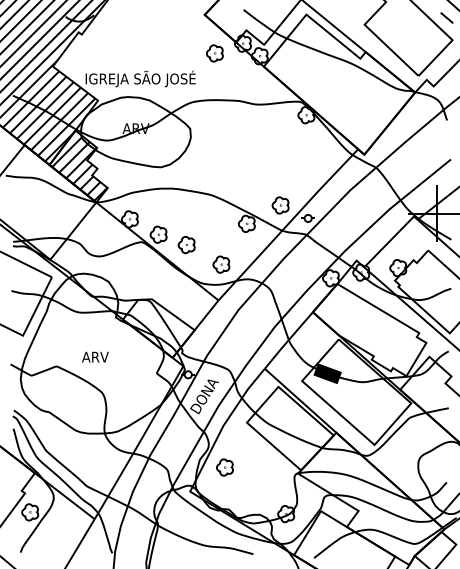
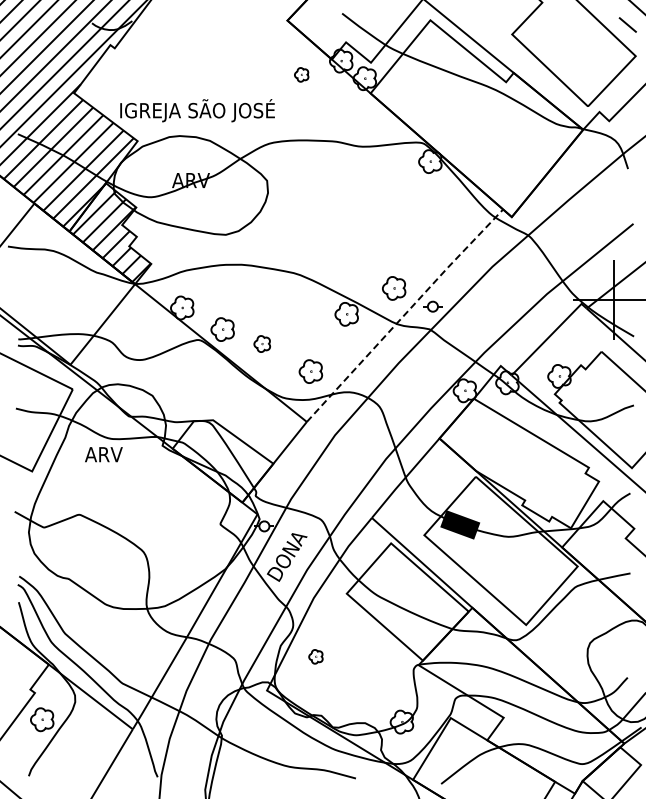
part: (214, 53) -> (301, 74), size x0.6
line: (287, 224) -> (404, 314), solid -> dashed
part: (186, 244) -> (262, 343), size x0.7
text: (95, 357) -> (103, 454), moved
part: (224, 467) -> (315, 656), size x0.6

